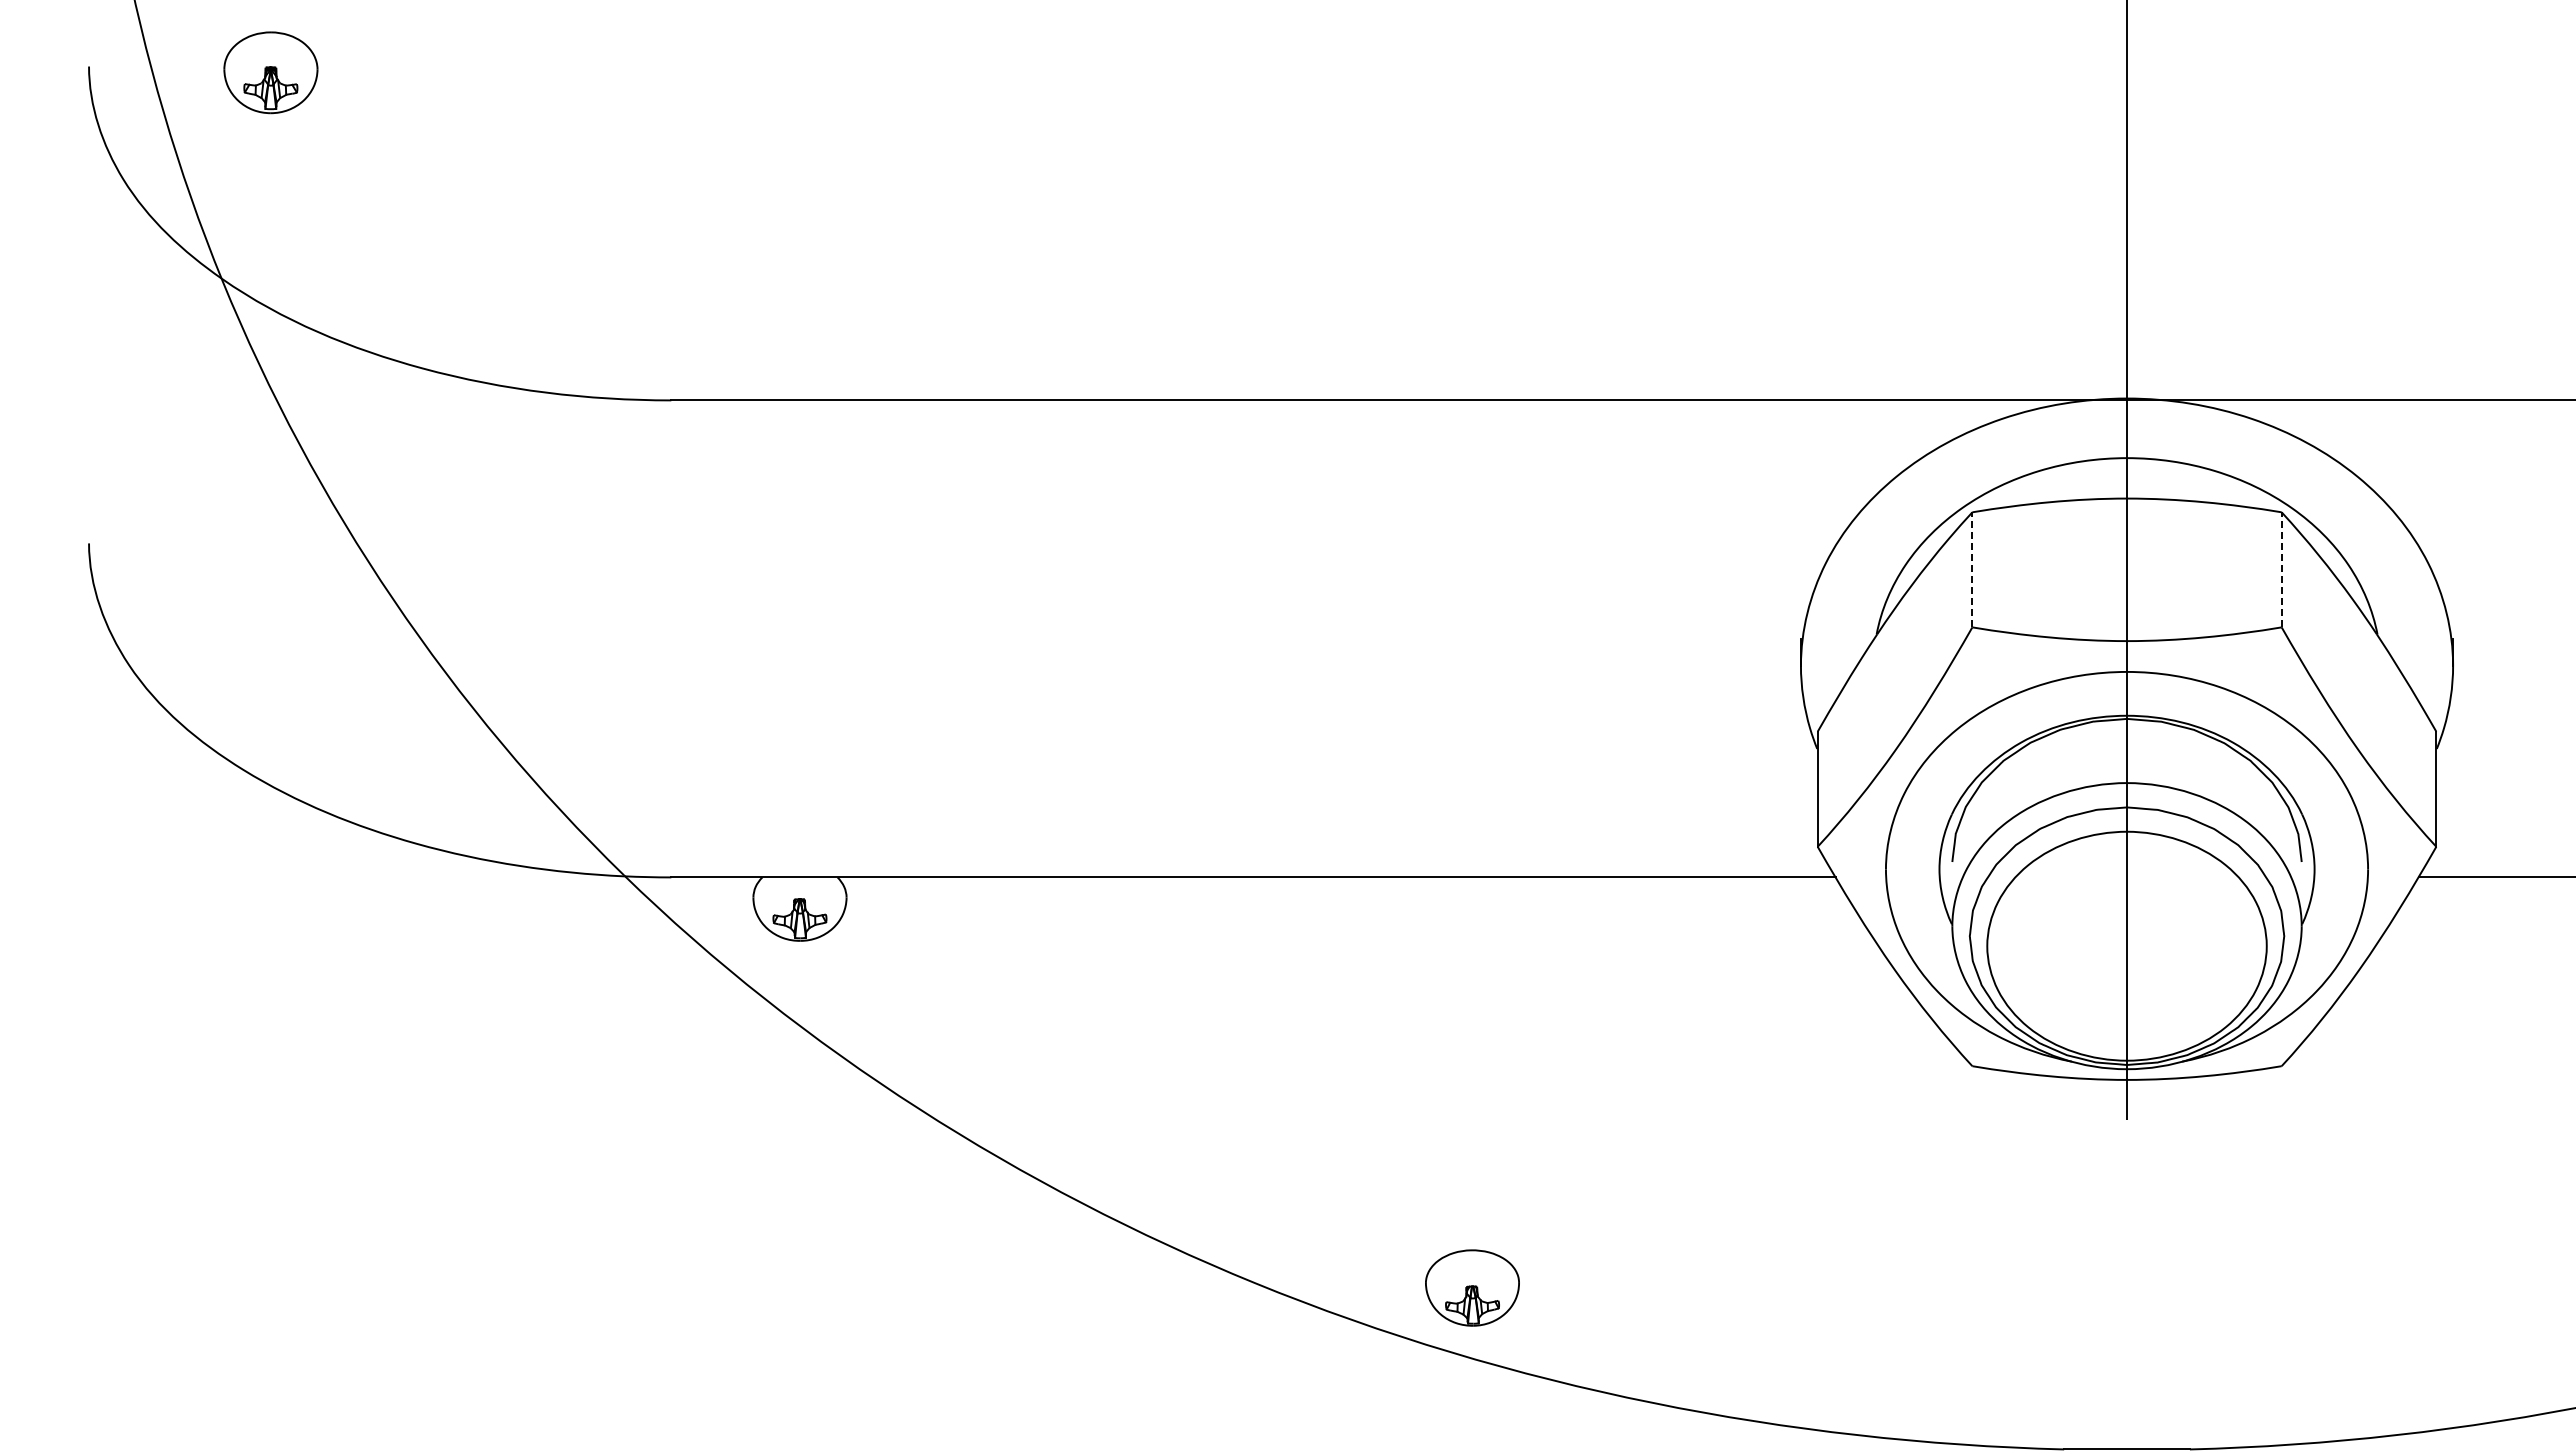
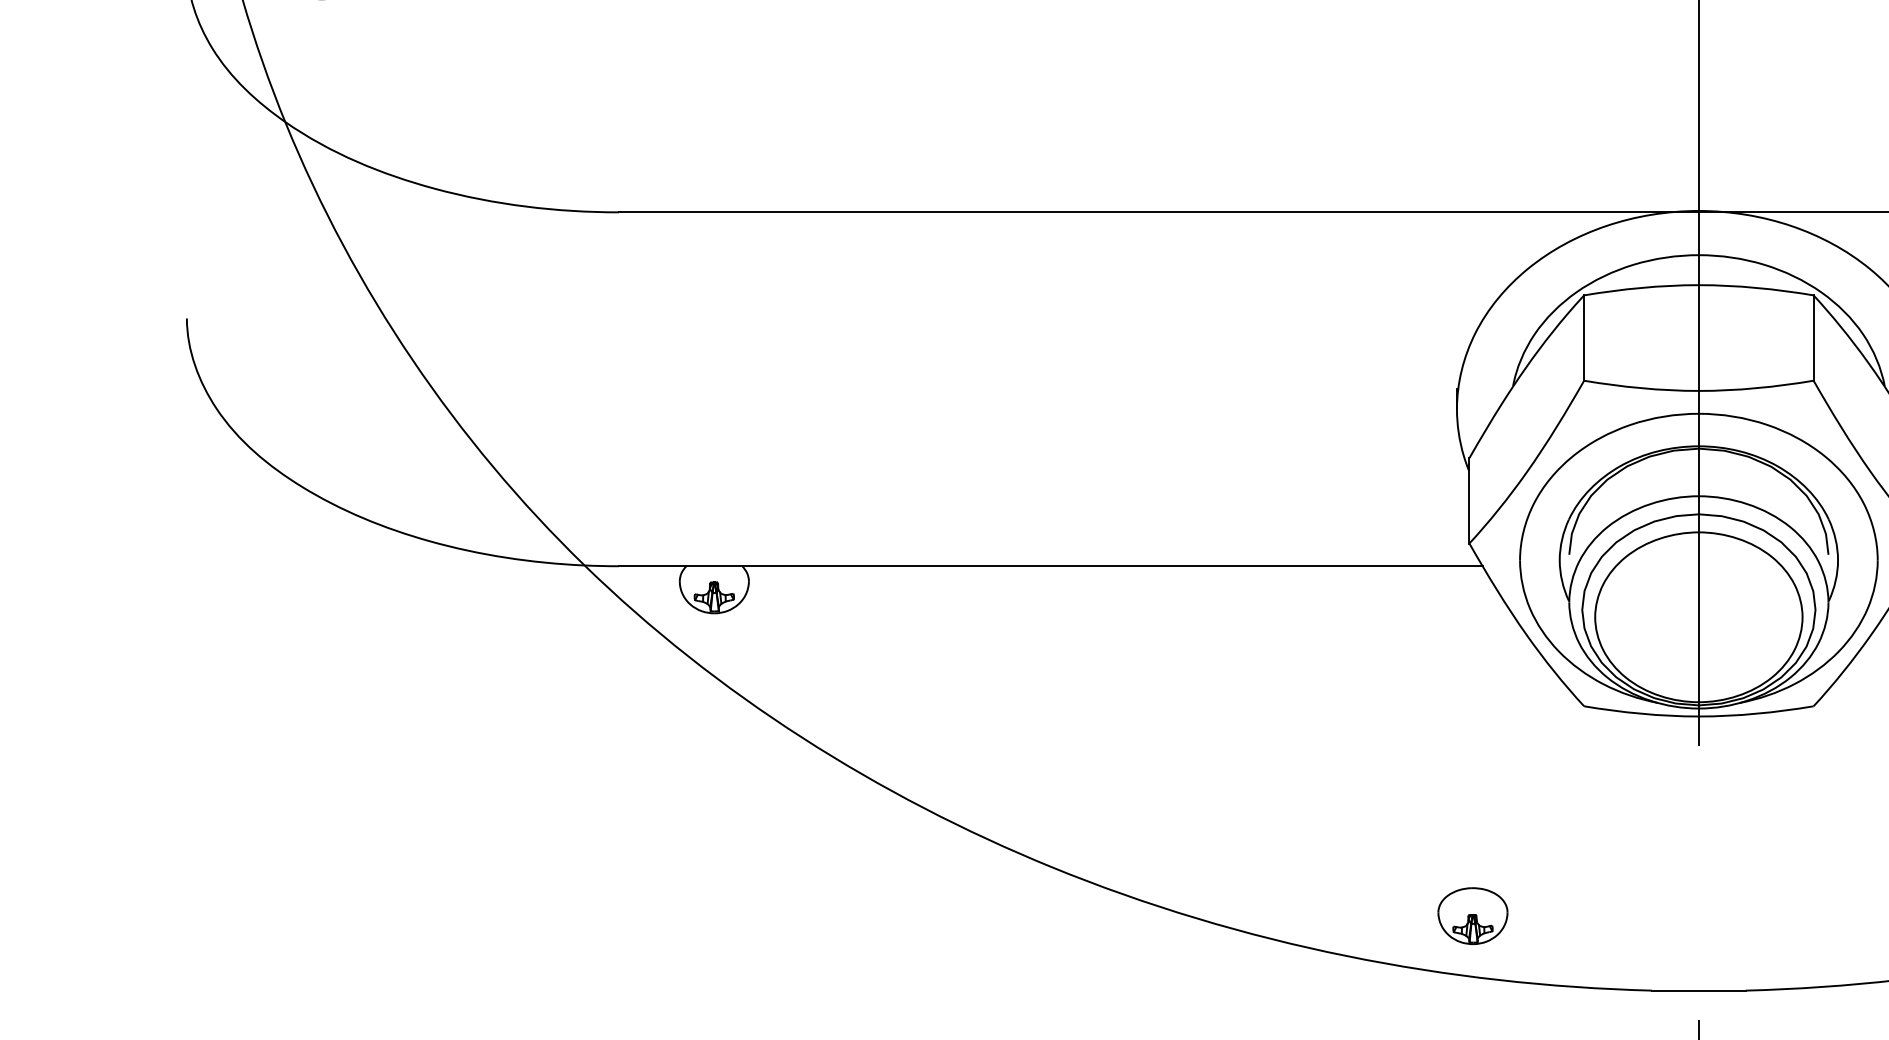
line: (1972, 569) -> (1584, 337), dashed -> solid
line: (2281, 569) -> (1813, 337), dashed -> solid
part: (1472, 1287) -> (1472, 915), moved

